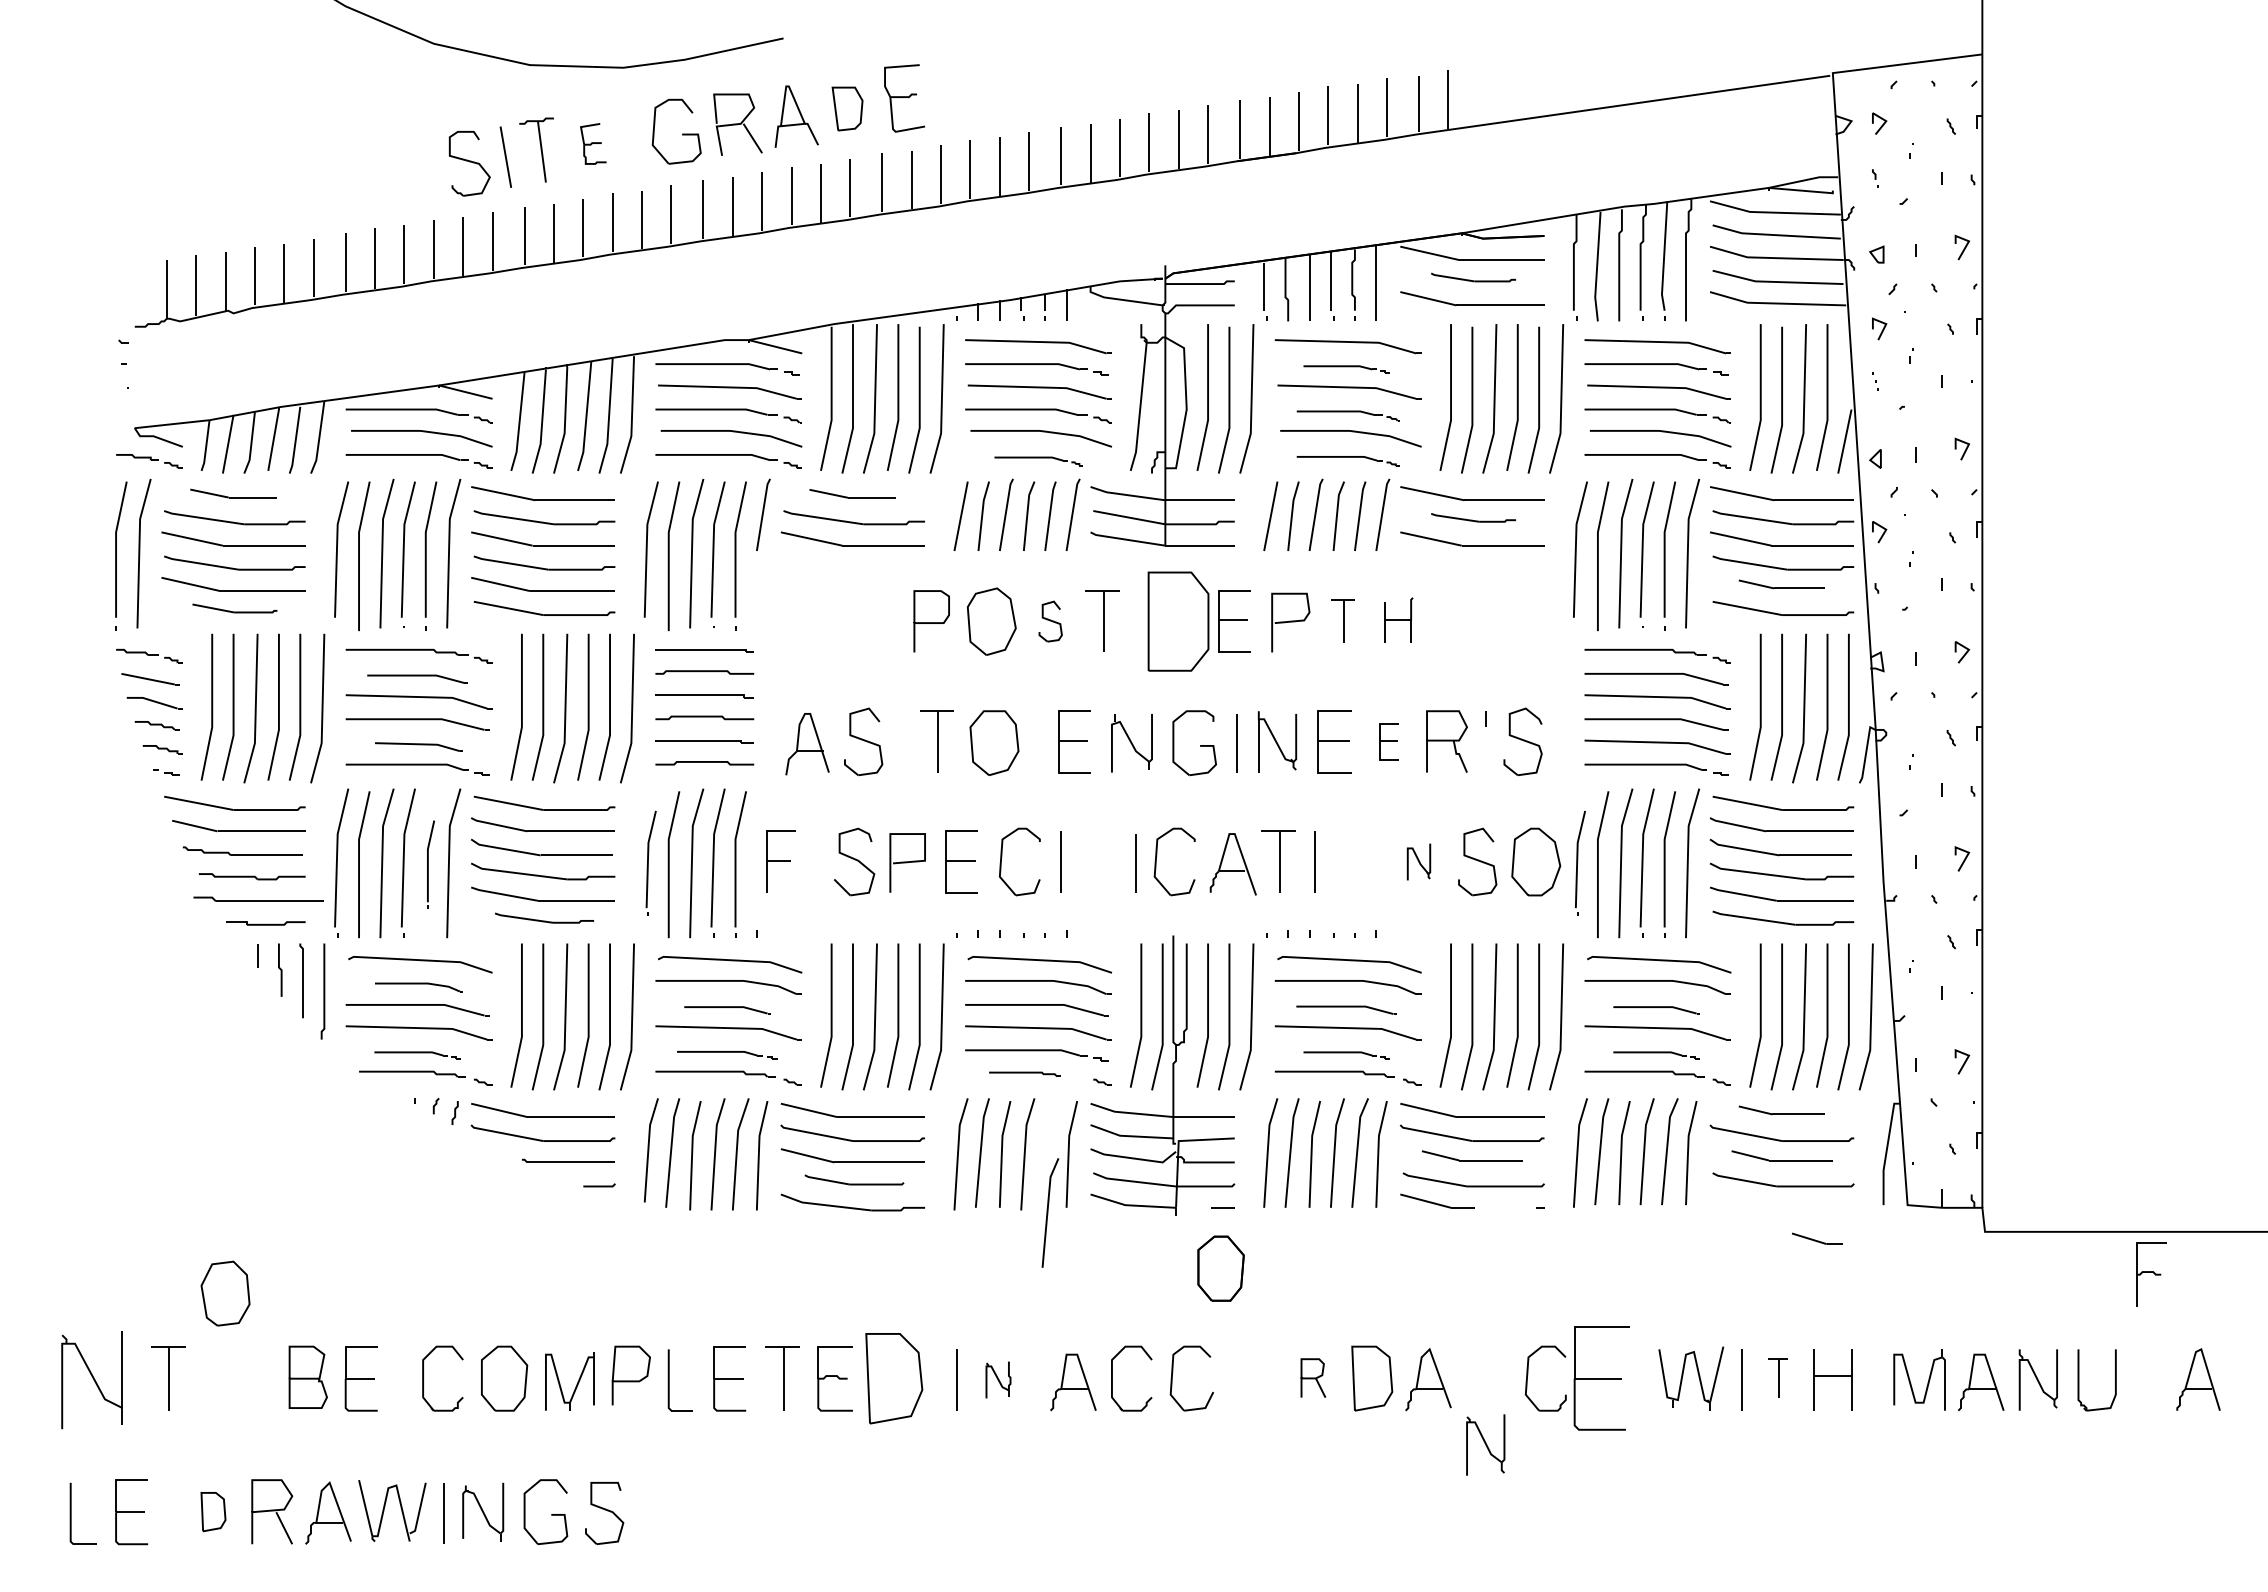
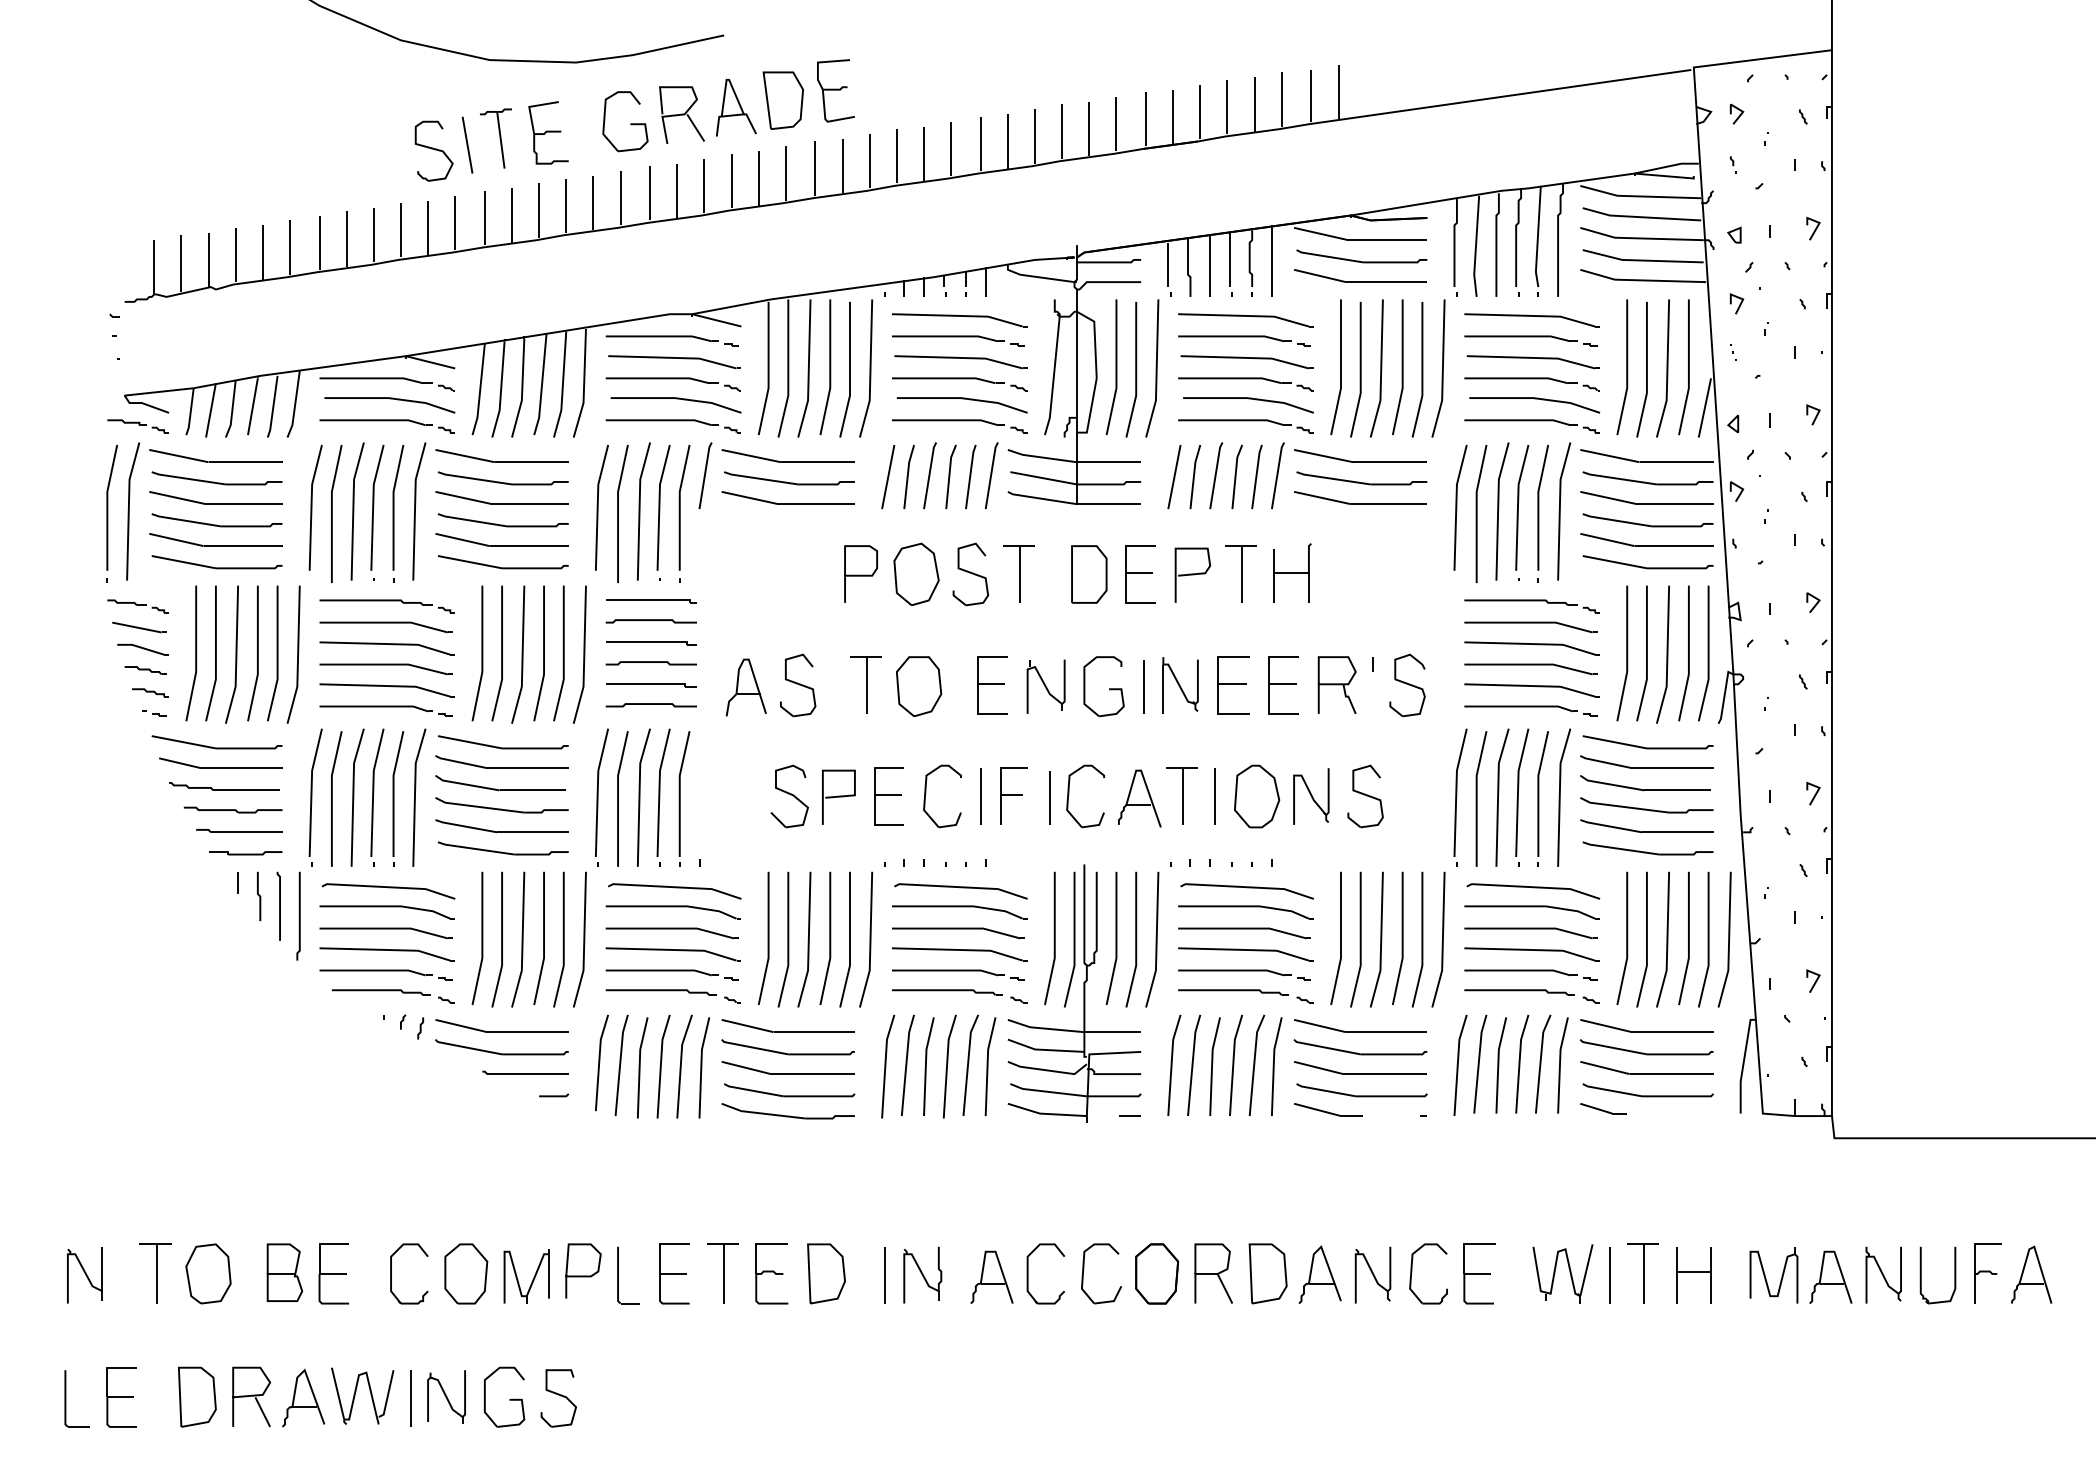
part: (847, 108) -> (783, 100), size x1.43
part: (593, 143) -> (548, 132), size x1.67
part: (1473, 277) -> (1361, 256), size x1.67
part: (1346, 369) -> (1244, 341), size x1.67
part: (1347, 415) -> (1245, 383), size x1.43
part: (1038, 461) -> (959, 426), size x1.67
part: (1347, 461) -> (1245, 426), size x1.43
part: (233, 493) -> (215, 455), size x1.67
part: (852, 493) -> (787, 455), size x1.67
part: (1473, 517) -> (1361, 478), size x1.67
part: (1781, 584) -> (1646, 540), size x1.67
part: (234, 608) -> (216, 562), size x1.67
part: (1398, 619) -> (1292, 572), size x1.43
part: (1342, 620) -> (1240, 573), size x1.43
part: (1050, 621) -> (970, 574), size x1.67
part: (1178, 621) -> (1089, 574), size x0.62
part: (417, 679) -> (385, 627), size x1.43
part: (1389, 741) -> (1284, 685), size x1.67
part: (418, 746) -> (386, 689), size x1.67
part: (780, 861) -> (1013, 796), moved
part: (1418, 861) -> (1310, 796), size x1.67
part: (1536, 861) -> (1257, 796), moved
part: (650, 862) -> (601, 796), size x1.43
part: (1580, 862) -> (1460, 796), size x1.43
part: (430, 864) -> (397, 798), size x1.67
part: (258, 899) -> (238, 831), size x0.71
part: (544, 917) -> (503, 847), size x1.43
part: (418, 987) -> (386, 912), size x1.67
part: (727, 1010) -> (672, 933), size x1.67
part: (1346, 1010) -> (1244, 933), size x1.43
part: (1656, 1010) -> (1530, 933), size x1.67
part: (417, 1055) -> (385, 975), size x1.67
part: (727, 1055) -> (672, 975), size x1.43
part: (1346, 1055) -> (1244, 975), size x1.67
part: (1656, 1055) -> (1530, 975), size x1.67
part: (1024, 1073) -> (946, 991), size x1.67
part: (1781, 1110) -> (1646, 1026), size x1.67
part: (1472, 1155) -> (1360, 1067), size x1.43
part: (1781, 1155) -> (1646, 1067), size x1.43
part: (854, 1179) -> (789, 1089), size x1.43
line: (1048, 1212) -> (968, 1064), moved
part: (1817, 1238) -> (1603, 1108), moved
part: (1220, 1268) -> (1156, 1273), moved
part: (2151, 1274) -> (1988, 1273), moved
part: (225, 1293) -> (208, 1273), moved
part: (1313, 1377) -> (1213, 1272), size x1.67
part: (894, 1378) -> (826, 1273), size x0.71
part: (1600, 1378) -> (1479, 1273), size x0.62
part: (1777, 1378) -> (1642, 1273), size x1.67
part: (91, 1379) -> (84, 1274), size x0.62
part: (998, 1379) -> (922, 1274), size x1.67
part: (1485, 1444) -> (1372, 1274), moved
part: (213, 1511) -> (197, 1396), size x1.67

